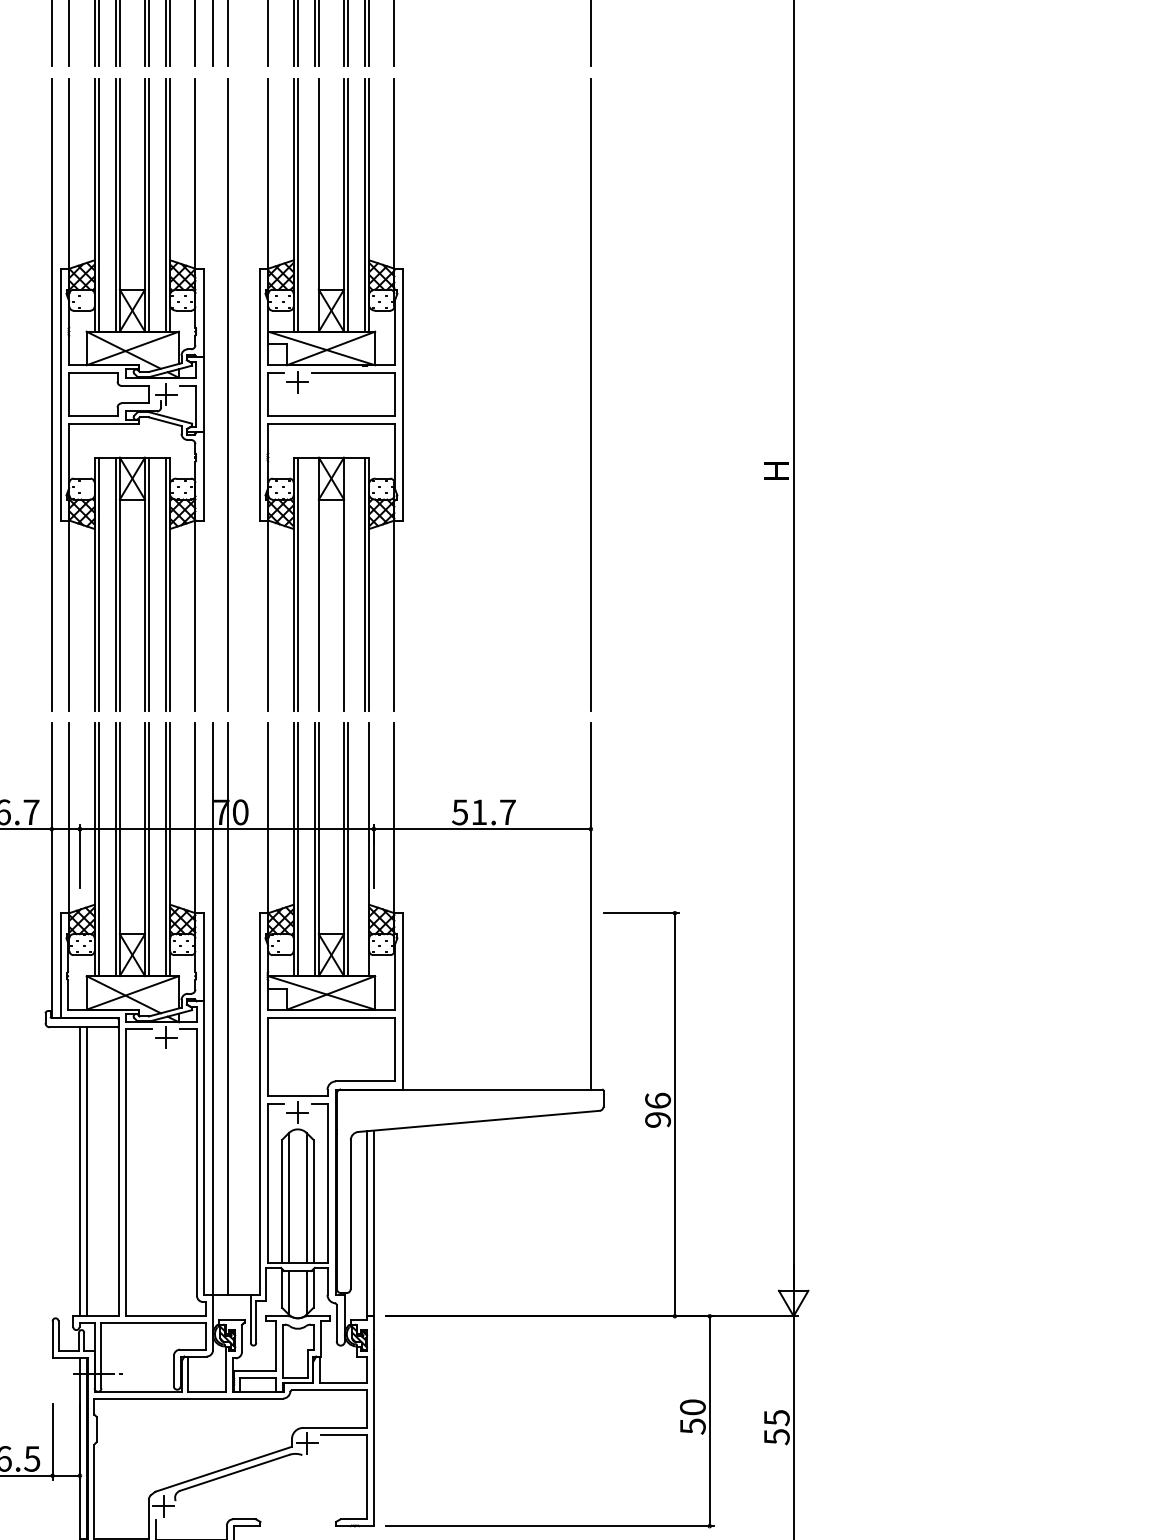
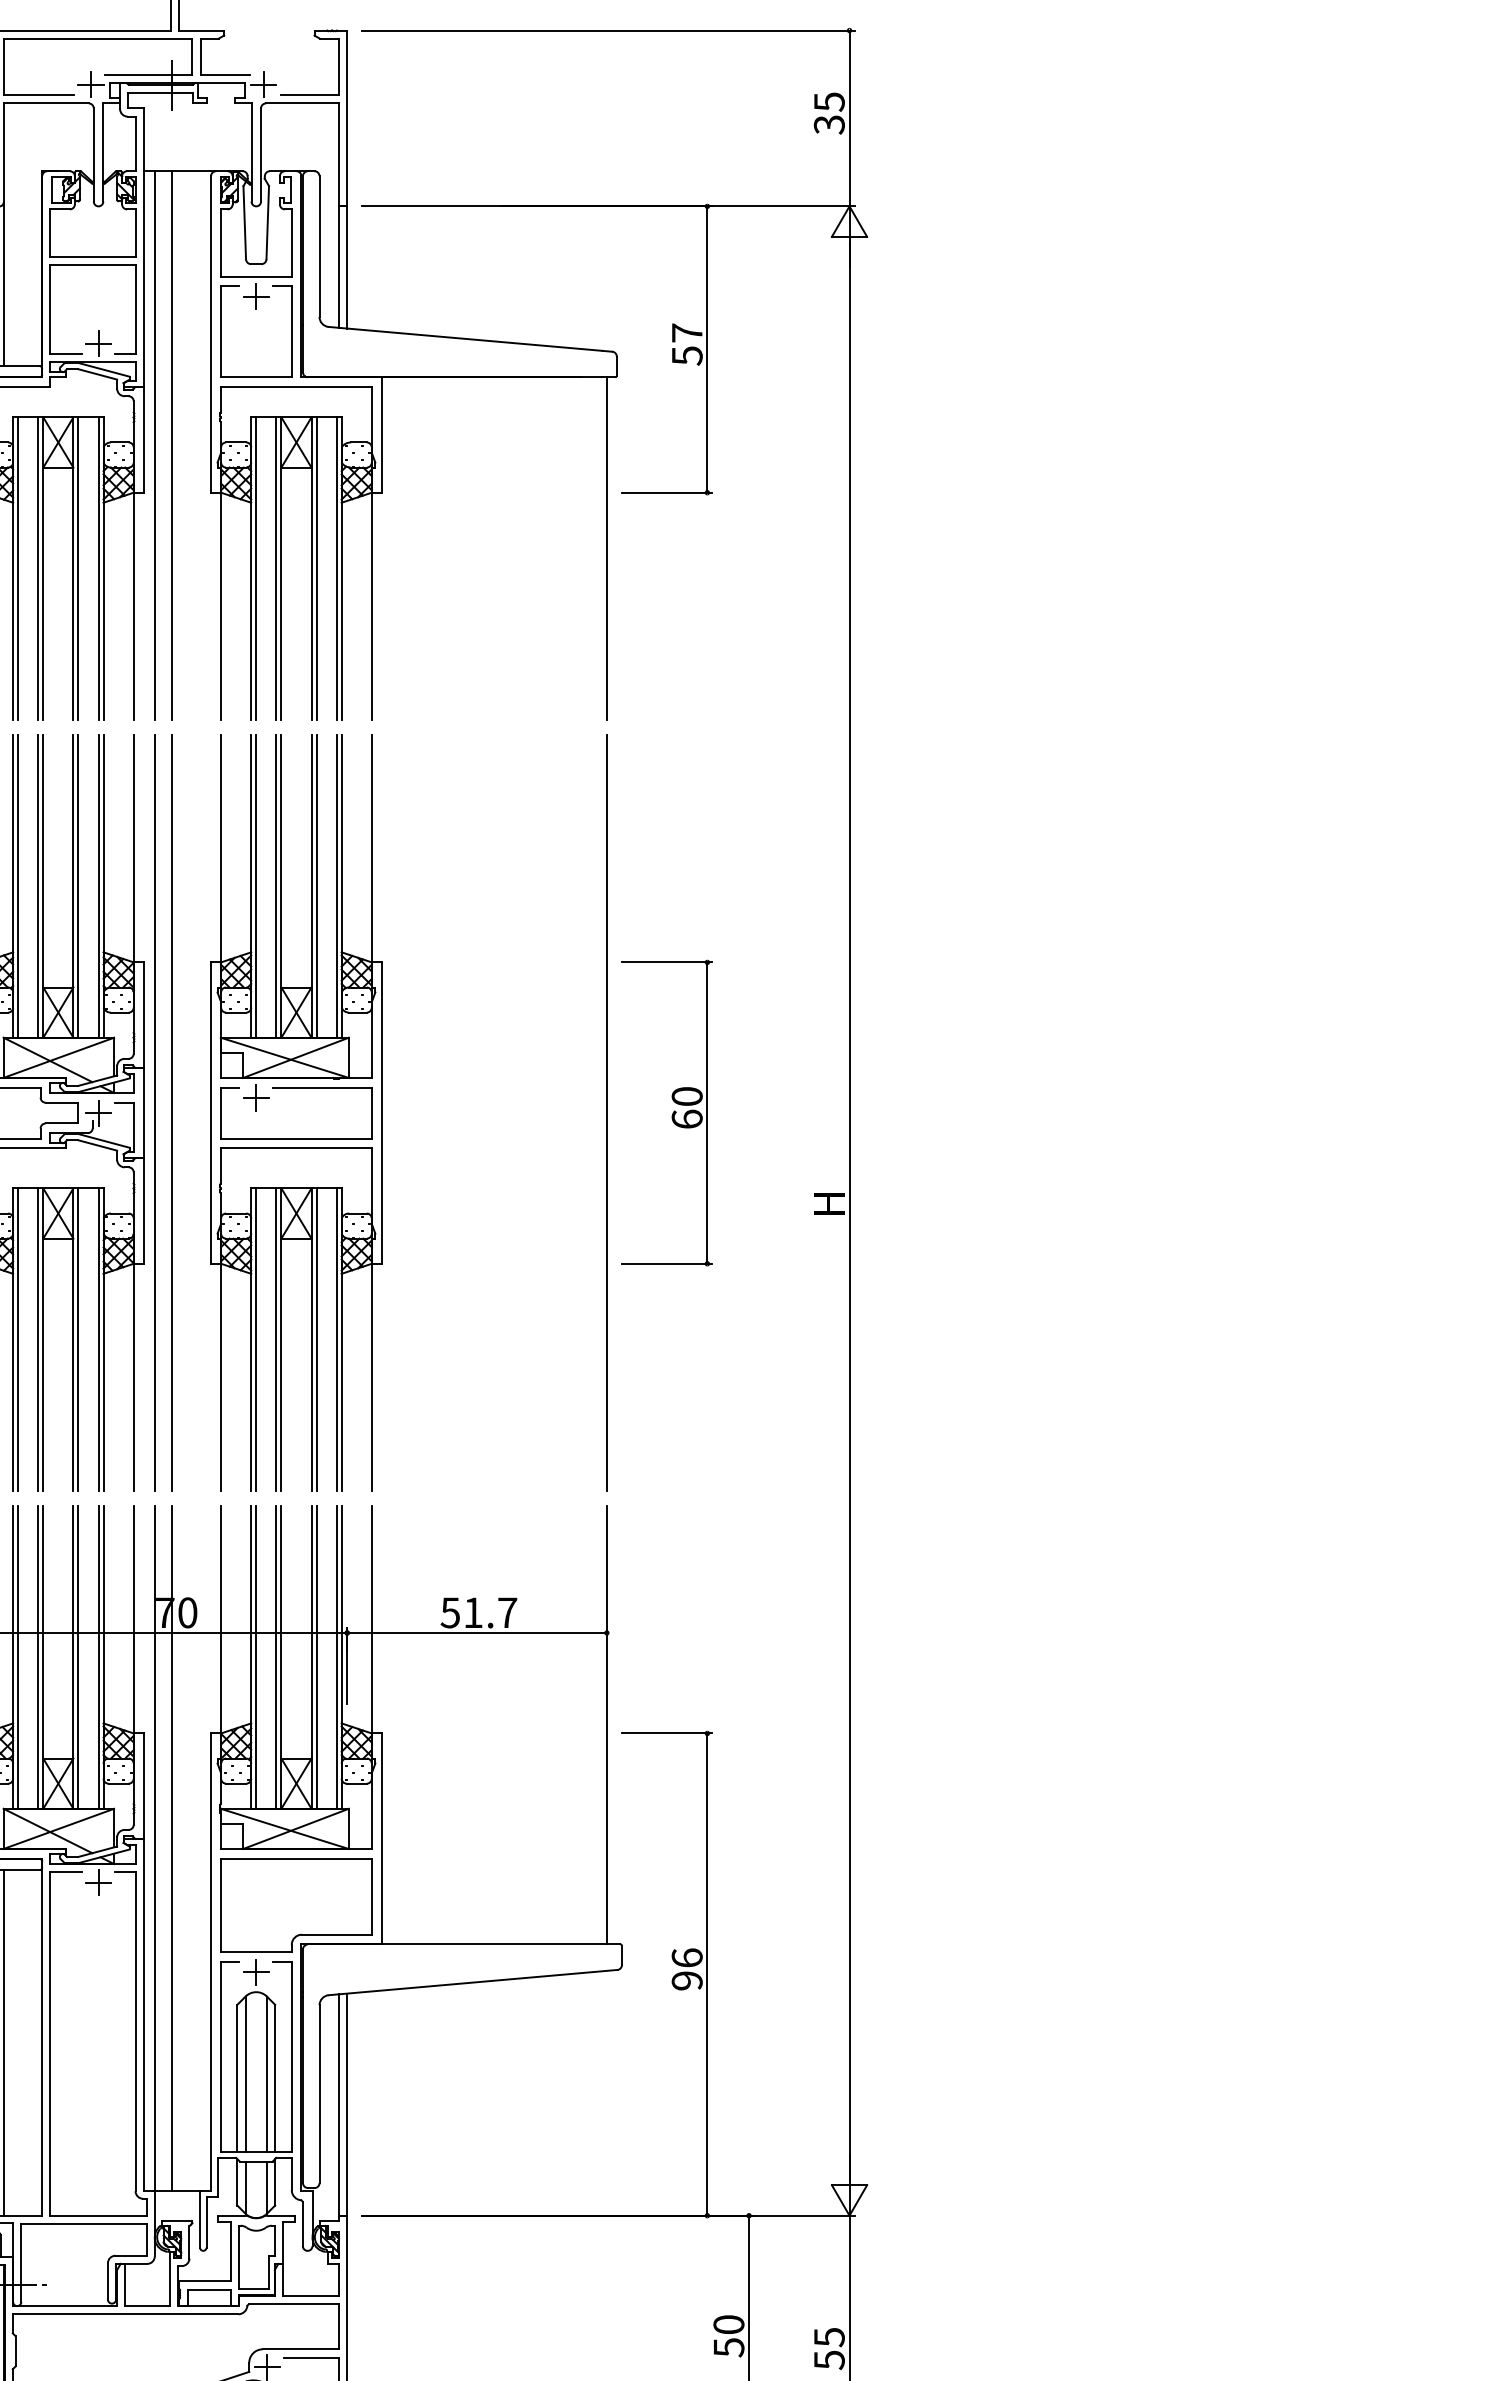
line: (314, 205) -> (276, 886), added
line: (212, 394) -> (154, 1112), added
part: (640, 394) -> (666, 1112), added
line: (314, 583) -> (276, 1339), added
line: (348, 583) -> (316, 1339), added
line: (364, 849) -> (336, 1657), added

